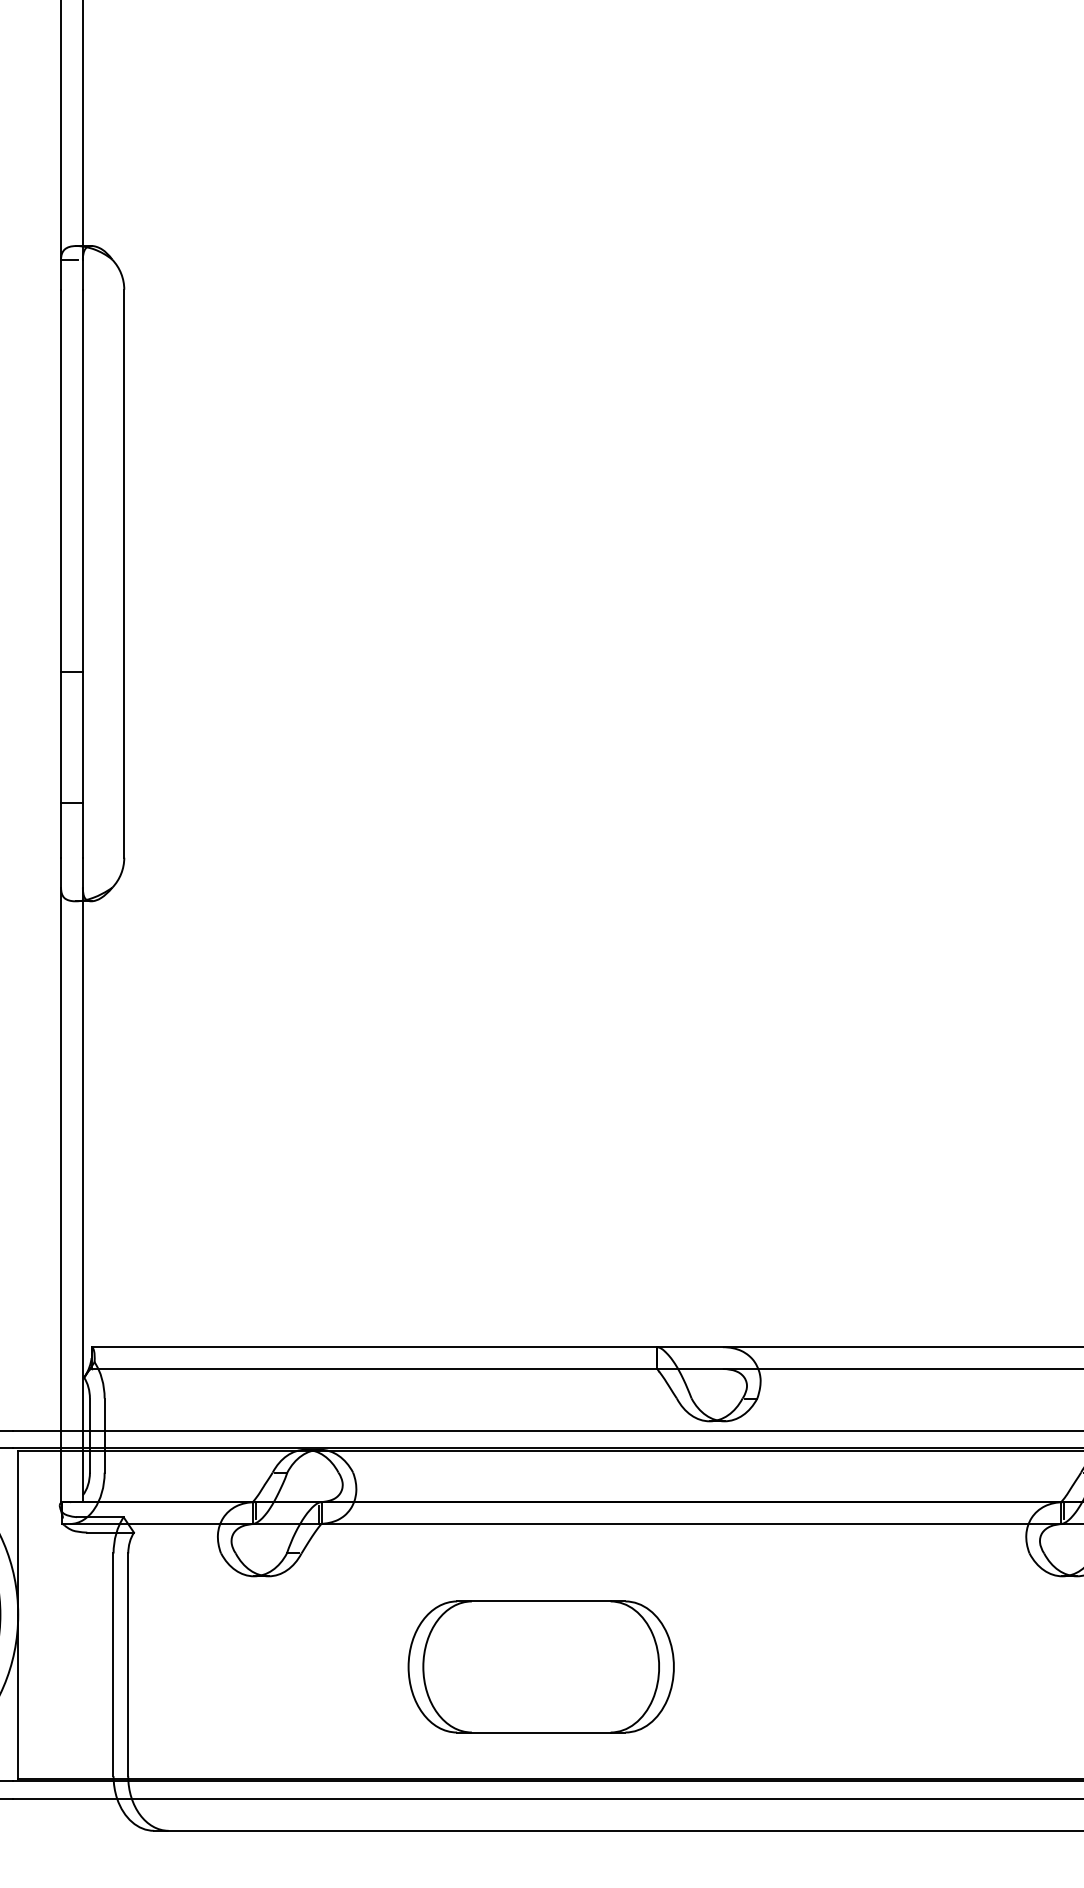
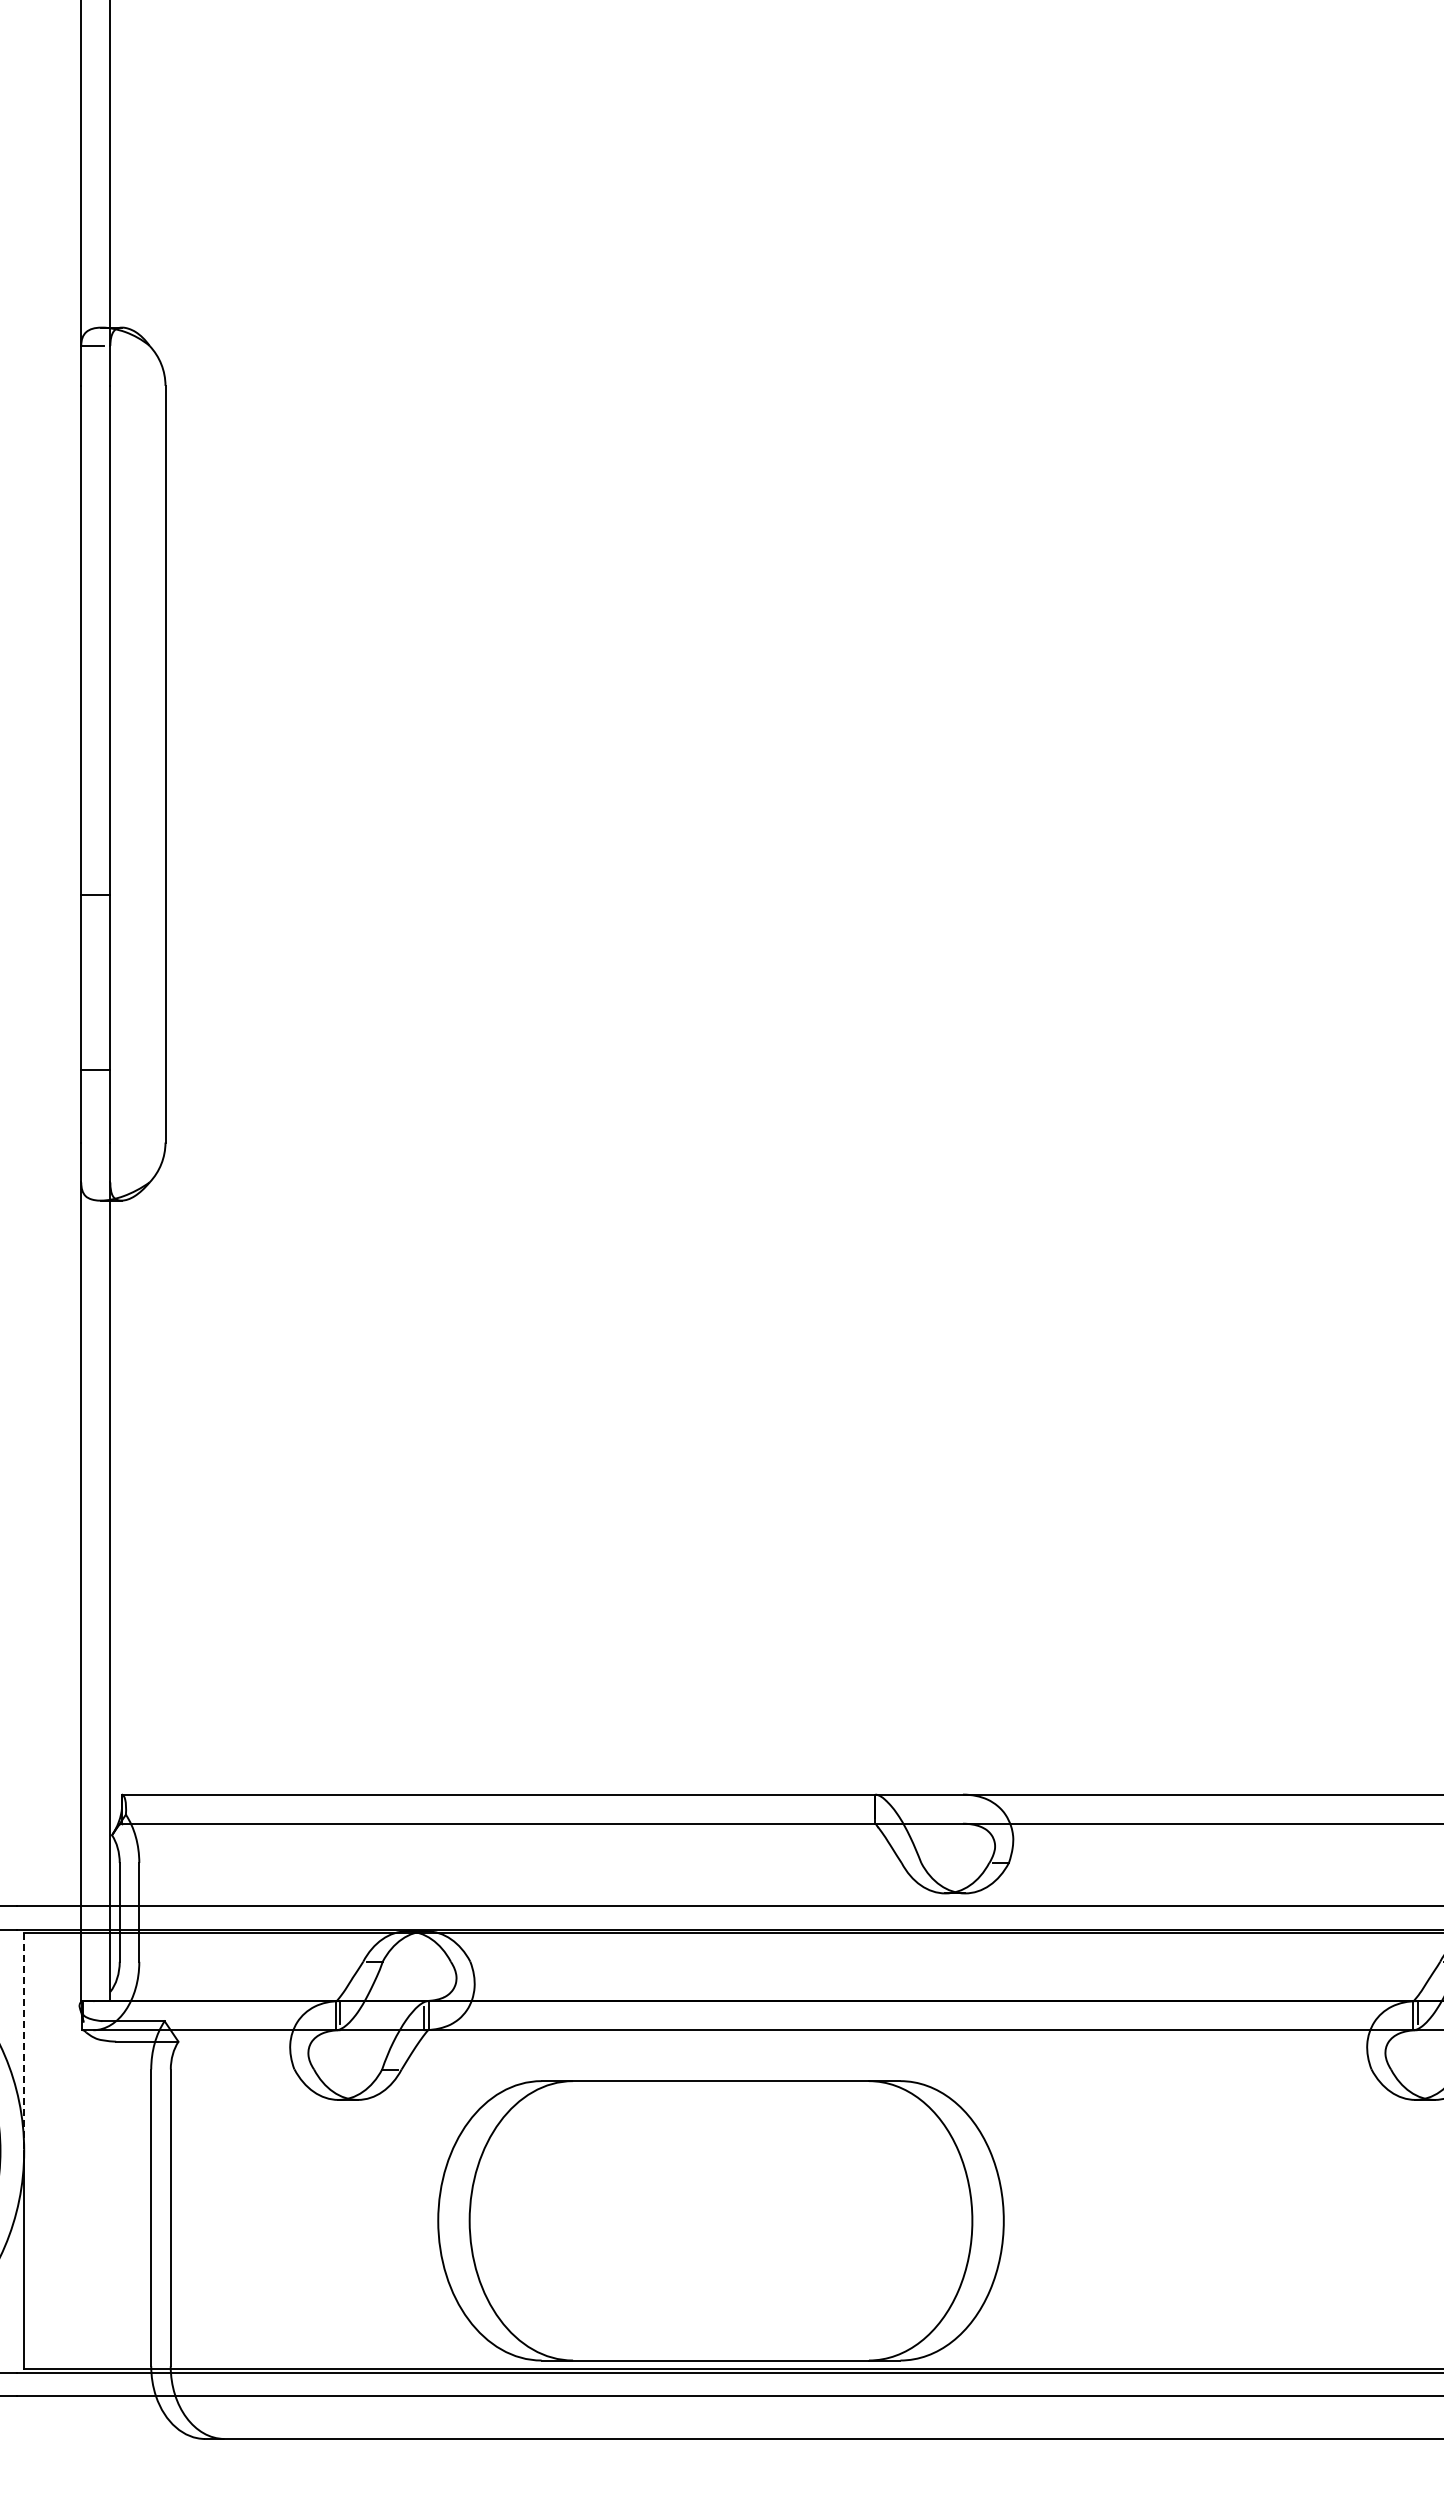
line: (18, 1533) -> (24, 2042), solid -> dashed
part: (540, 1666) -> (720, 2220), size x1.6

